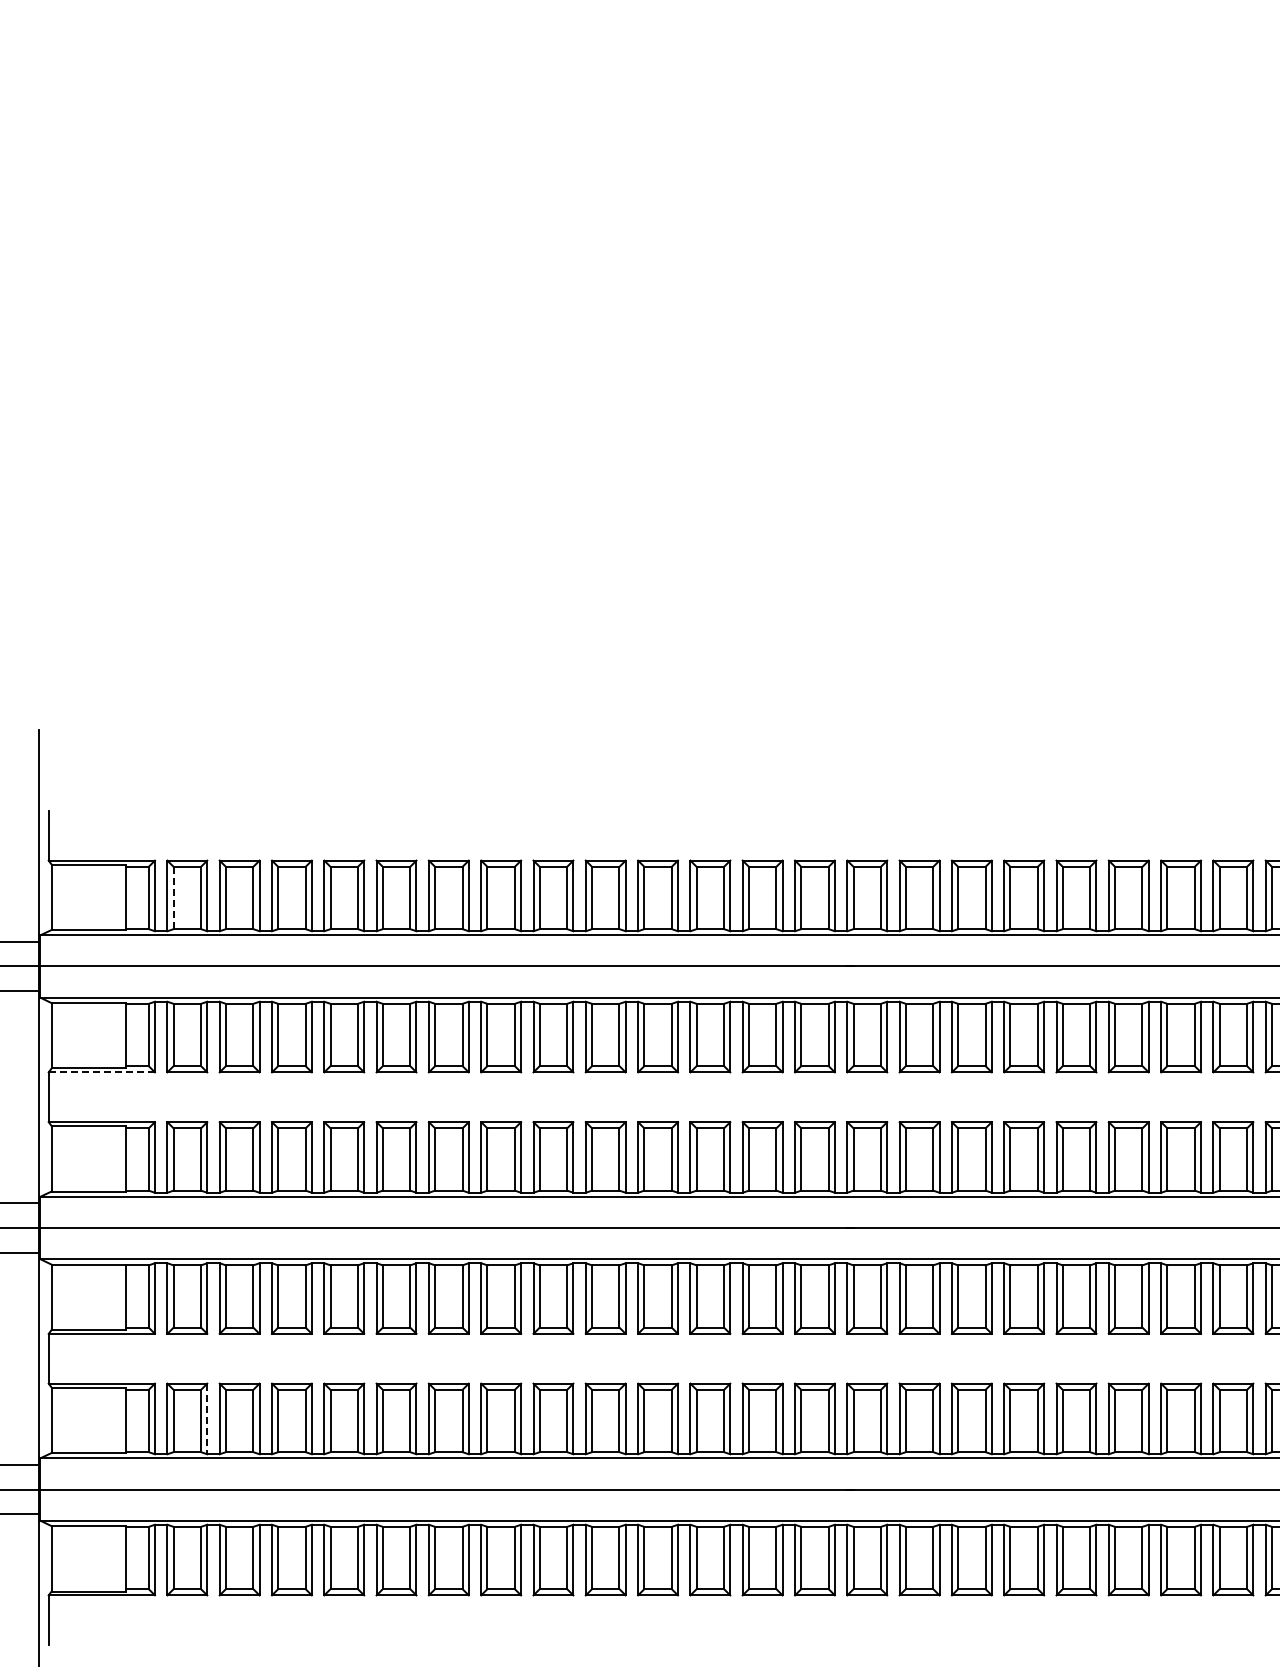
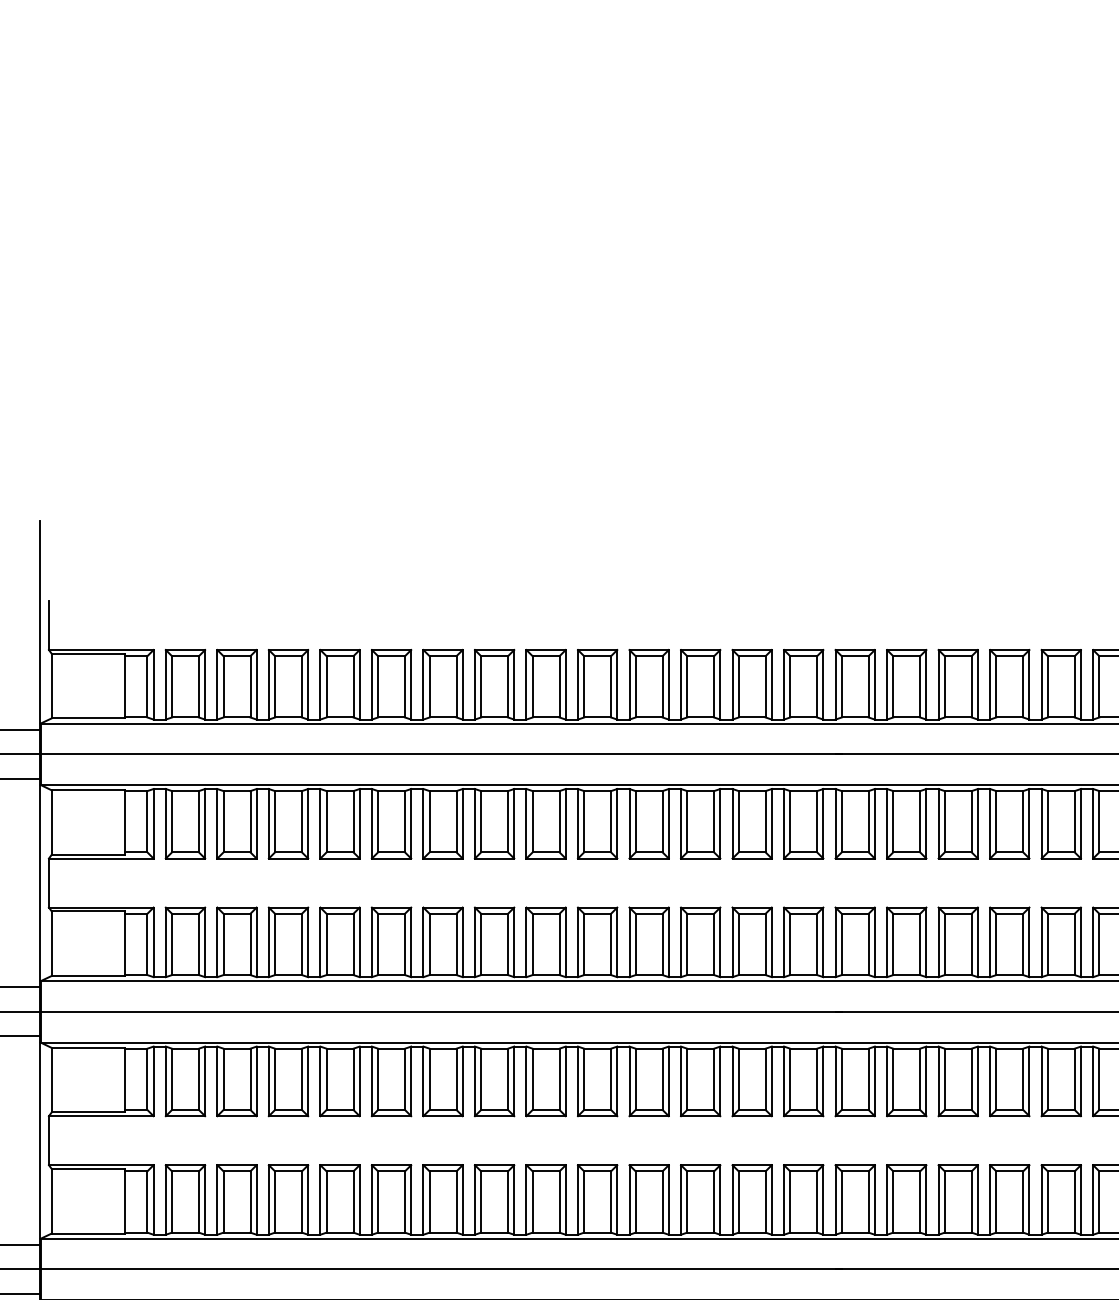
line: (173, 898) -> (171, 687), dashed -> solid
line: (101, 1072) -> (100, 858), dashed -> solid
line: (207, 1419) -> (205, 1200), dashed -> solid

